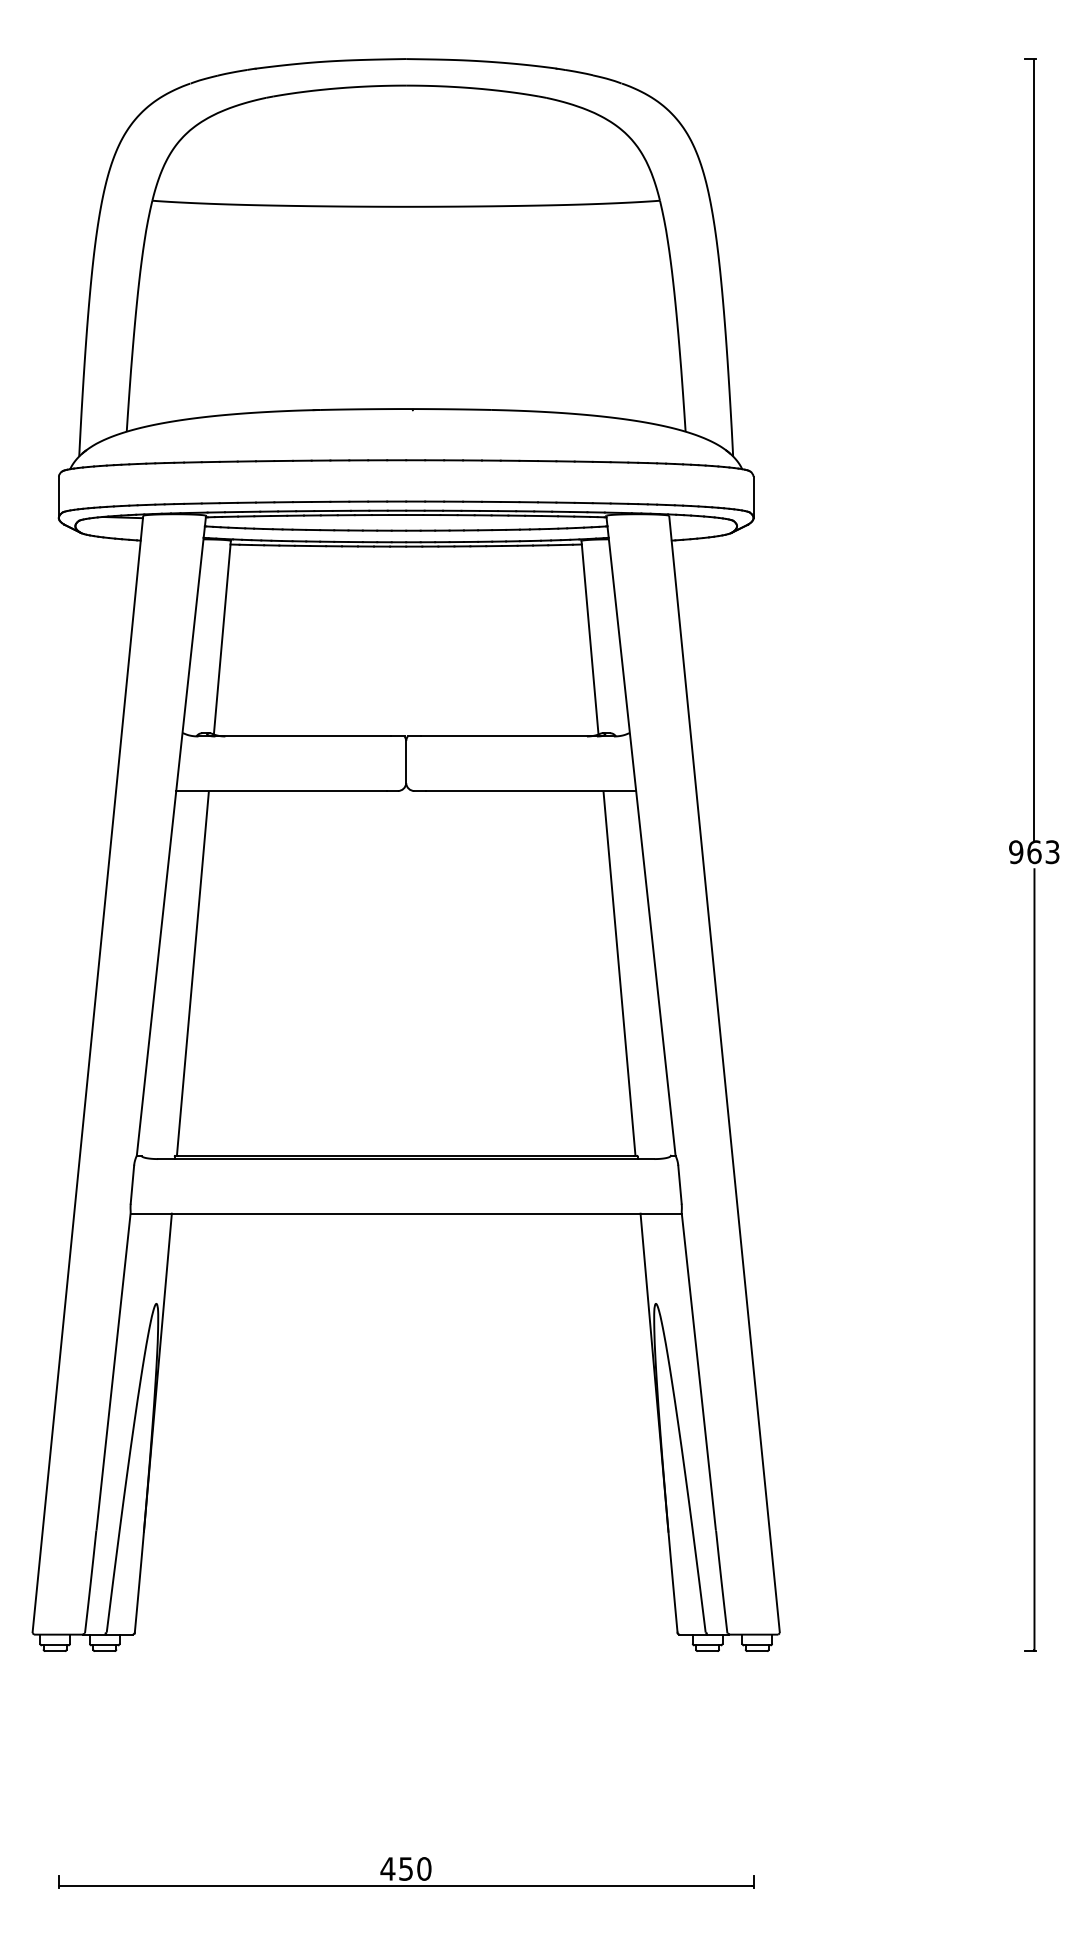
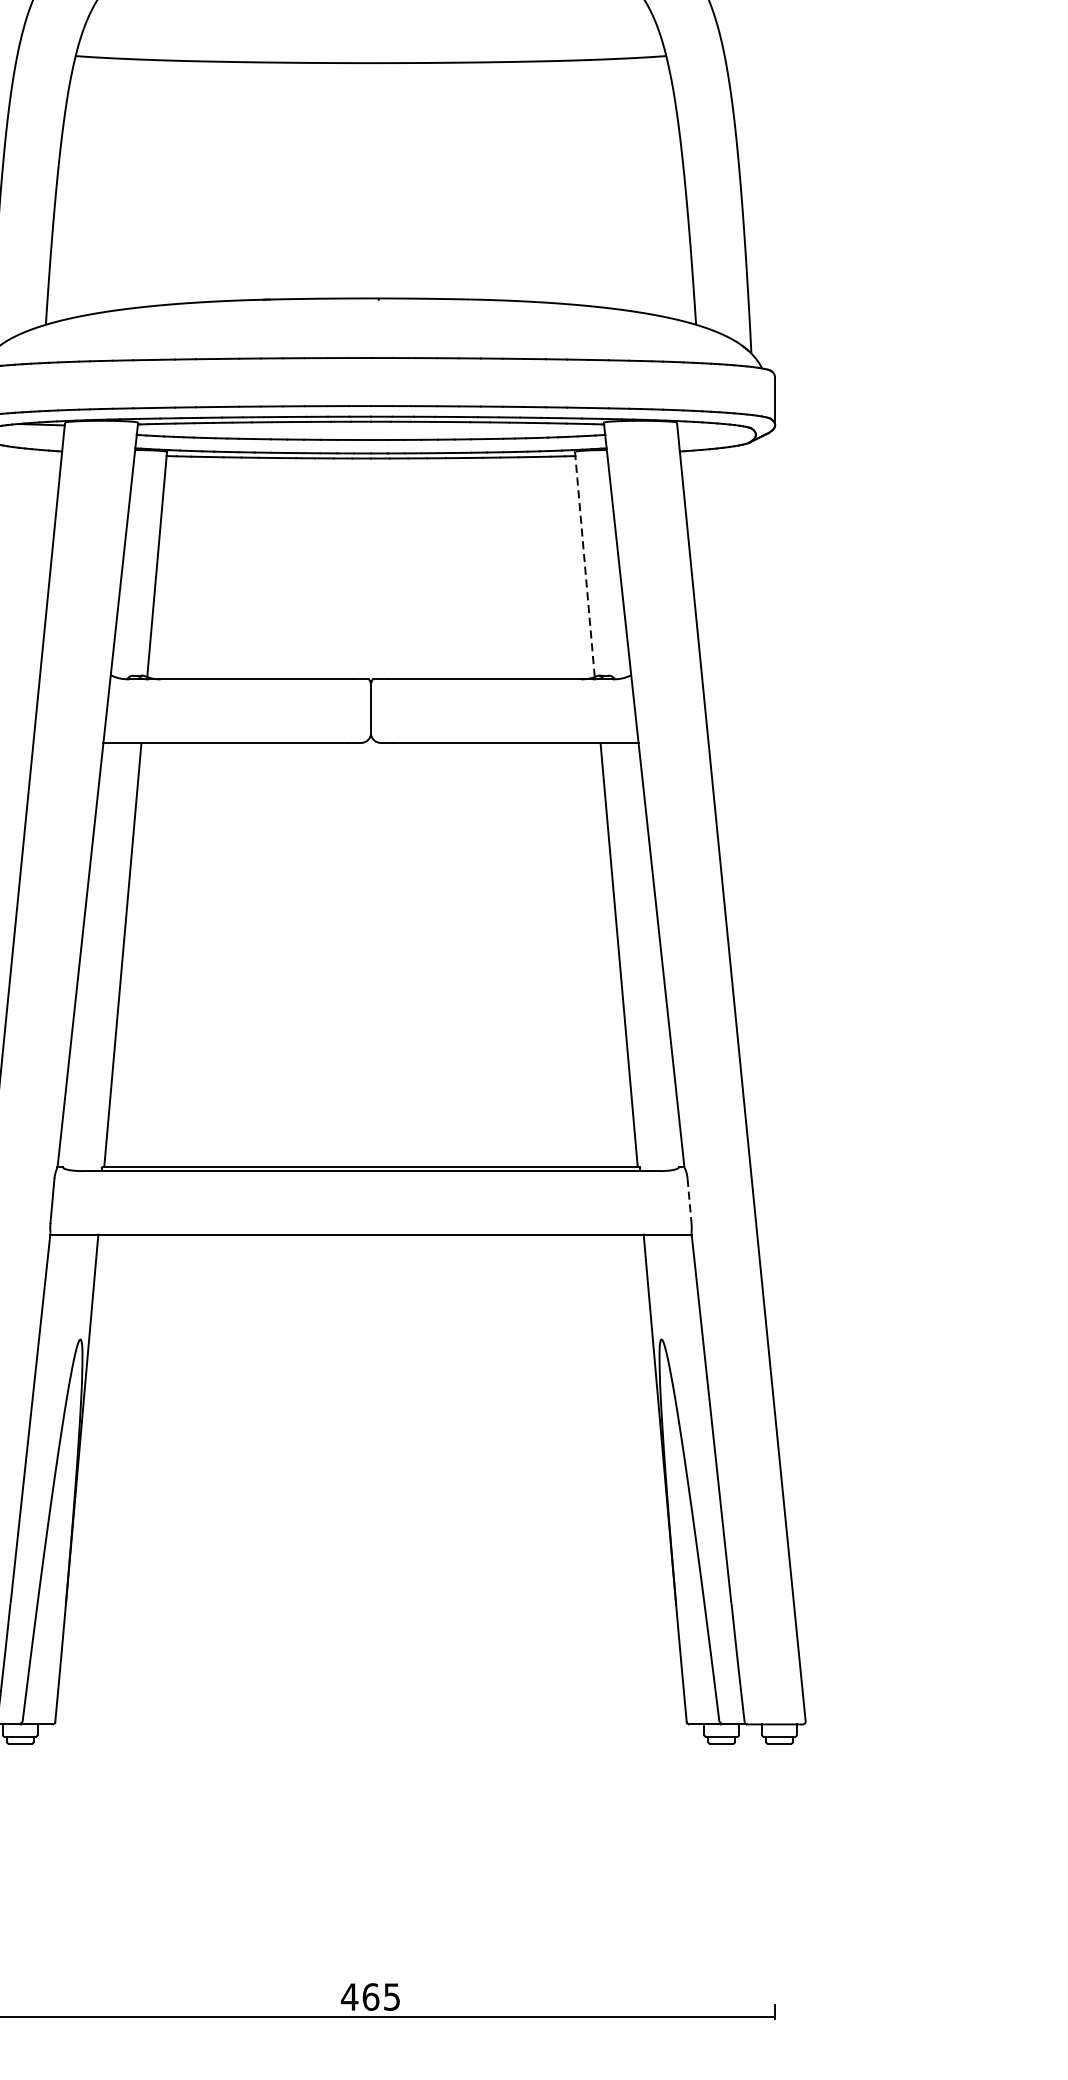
line: (590, 638) -> (585, 565), solid -> dashed
line: (680, 1185) -> (690, 1201), solid -> dashed
text: (415, 1868) -> (381, 1996), 450 -> 465

